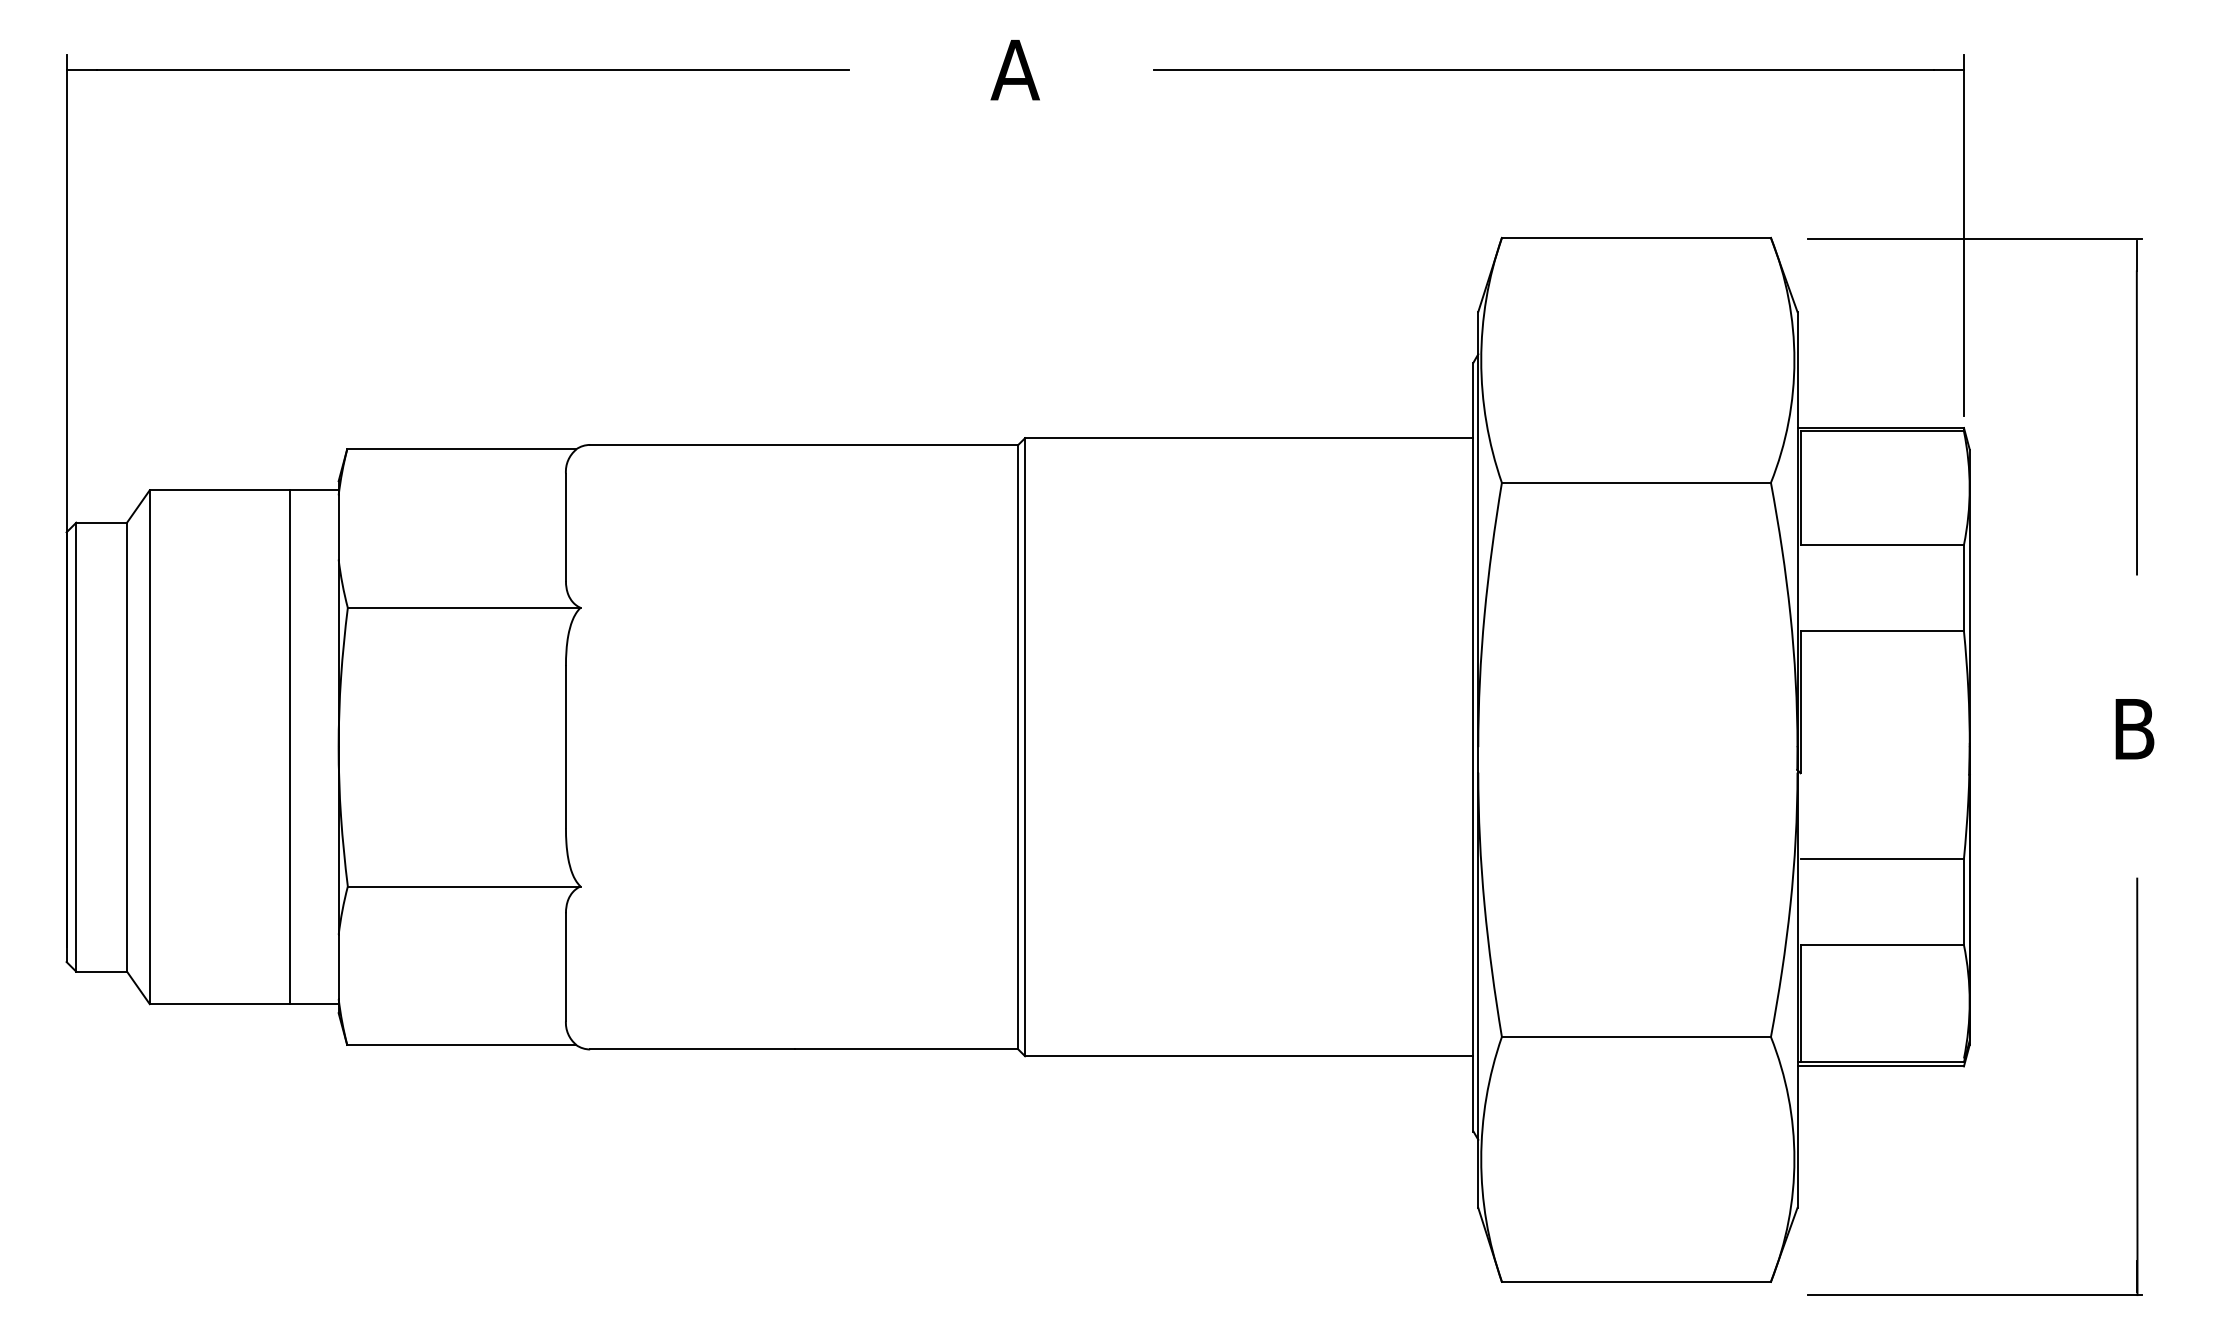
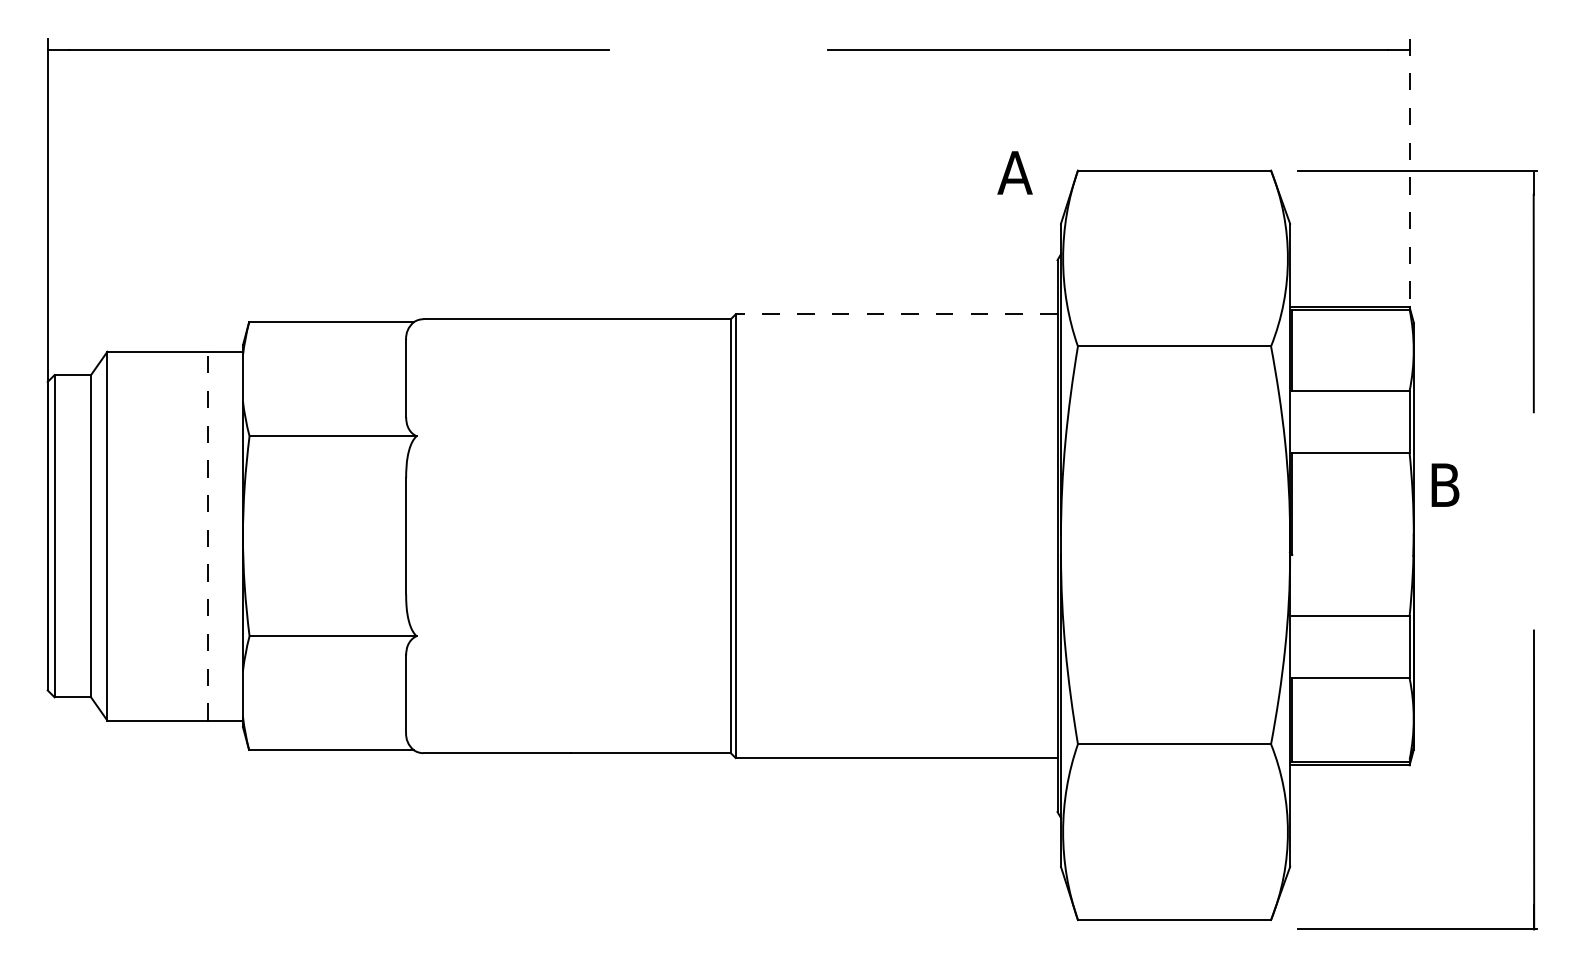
text: (1014, 70) -> (1014, 173), moved
line: (1963, 235) -> (1409, 168), solid -> dashed
line: (1248, 438) -> (896, 314), solid -> dashed
text: (2134, 729) -> (1445, 485), moved
line: (290, 747) -> (208, 536), solid -> dashed

